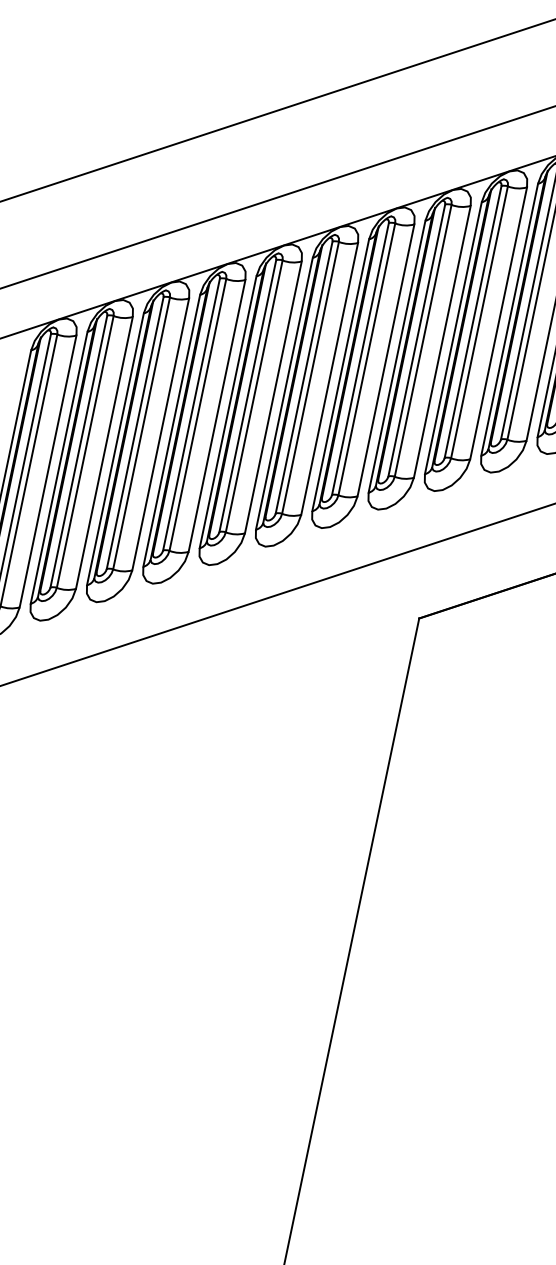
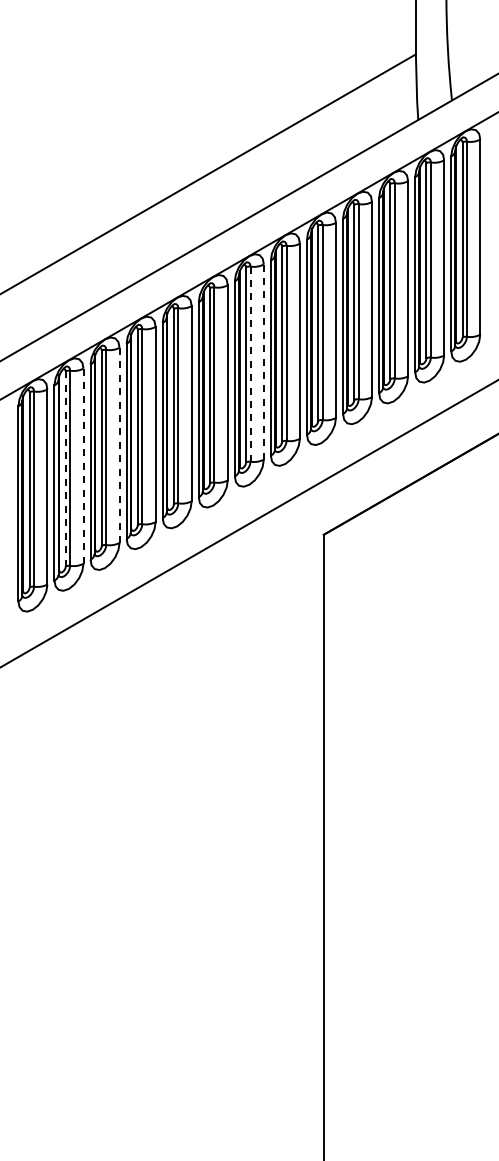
line: (366, 359) -> (250, 364), solid -> dashed
line: (385, 360) -> (263, 362), solid -> dashed
line: (160, 434) -> (119, 445), solid -> dashed
line: (78, 450) -> (65, 468), solid -> dashed
line: (104, 453) -> (83, 466), solid -> dashed

